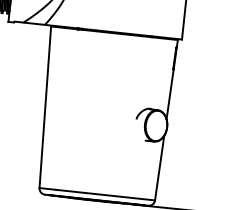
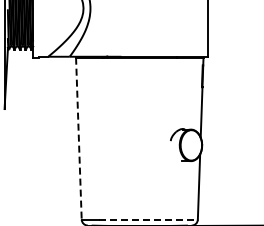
line: (44, 107) -> (78, 138), solid -> dashed
line: (105, 195) -> (148, 219), solid -> dashed

